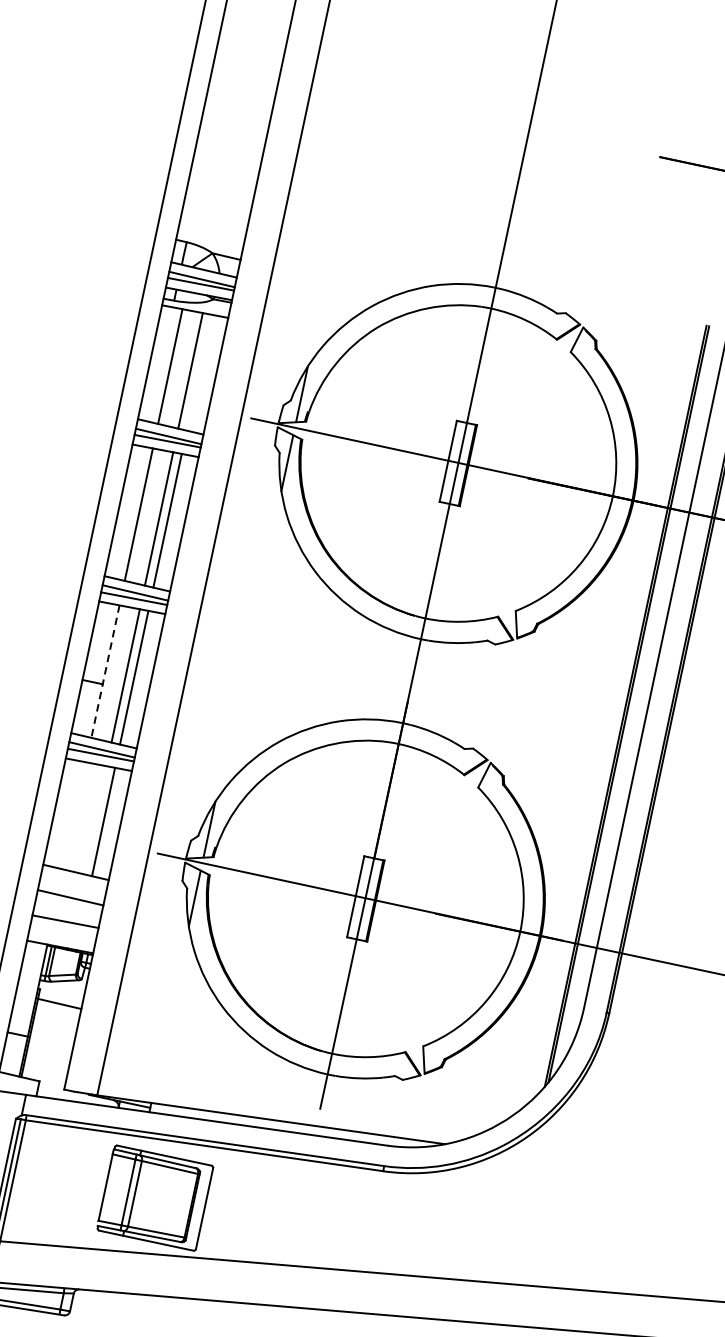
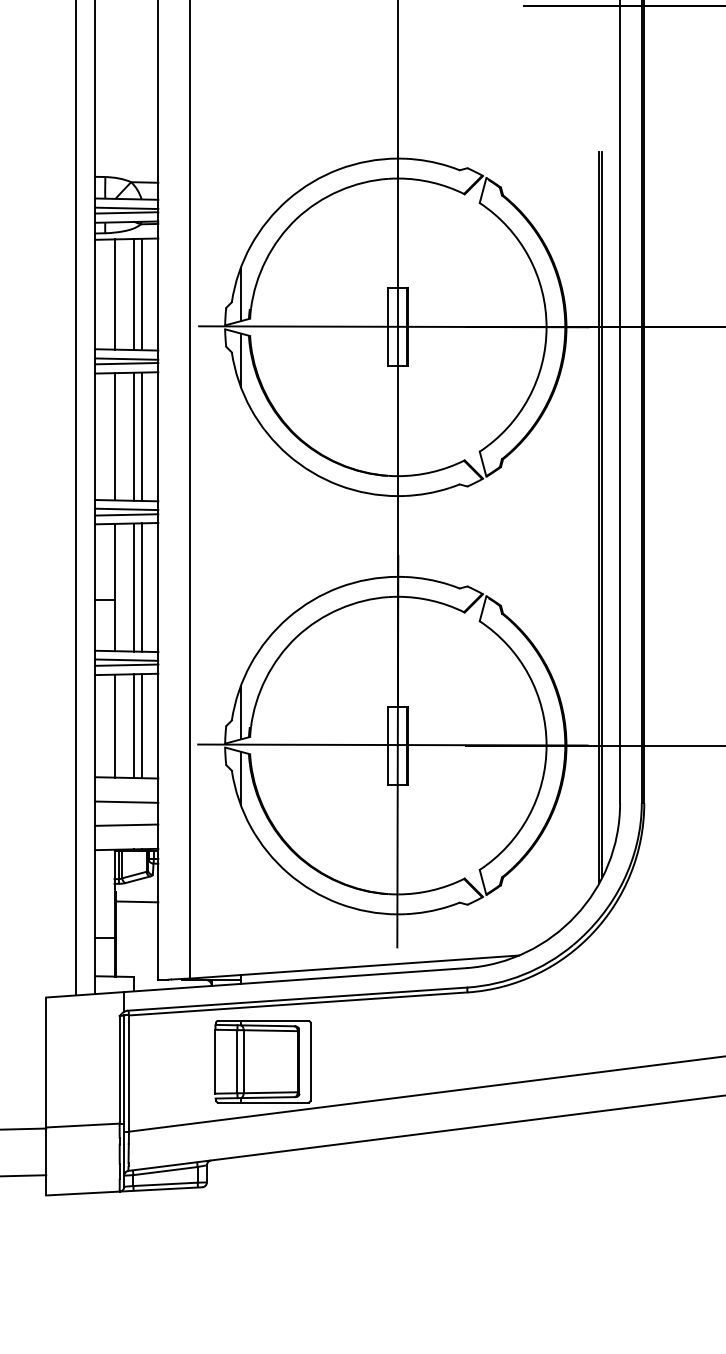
line: (199, 372) -> (142, 294), added
line: (105, 671) -> (114, 587), dashed -> solid
line: (74, 815) -> (114, 725), added
line: (94, 820) -> (133, 726), added

